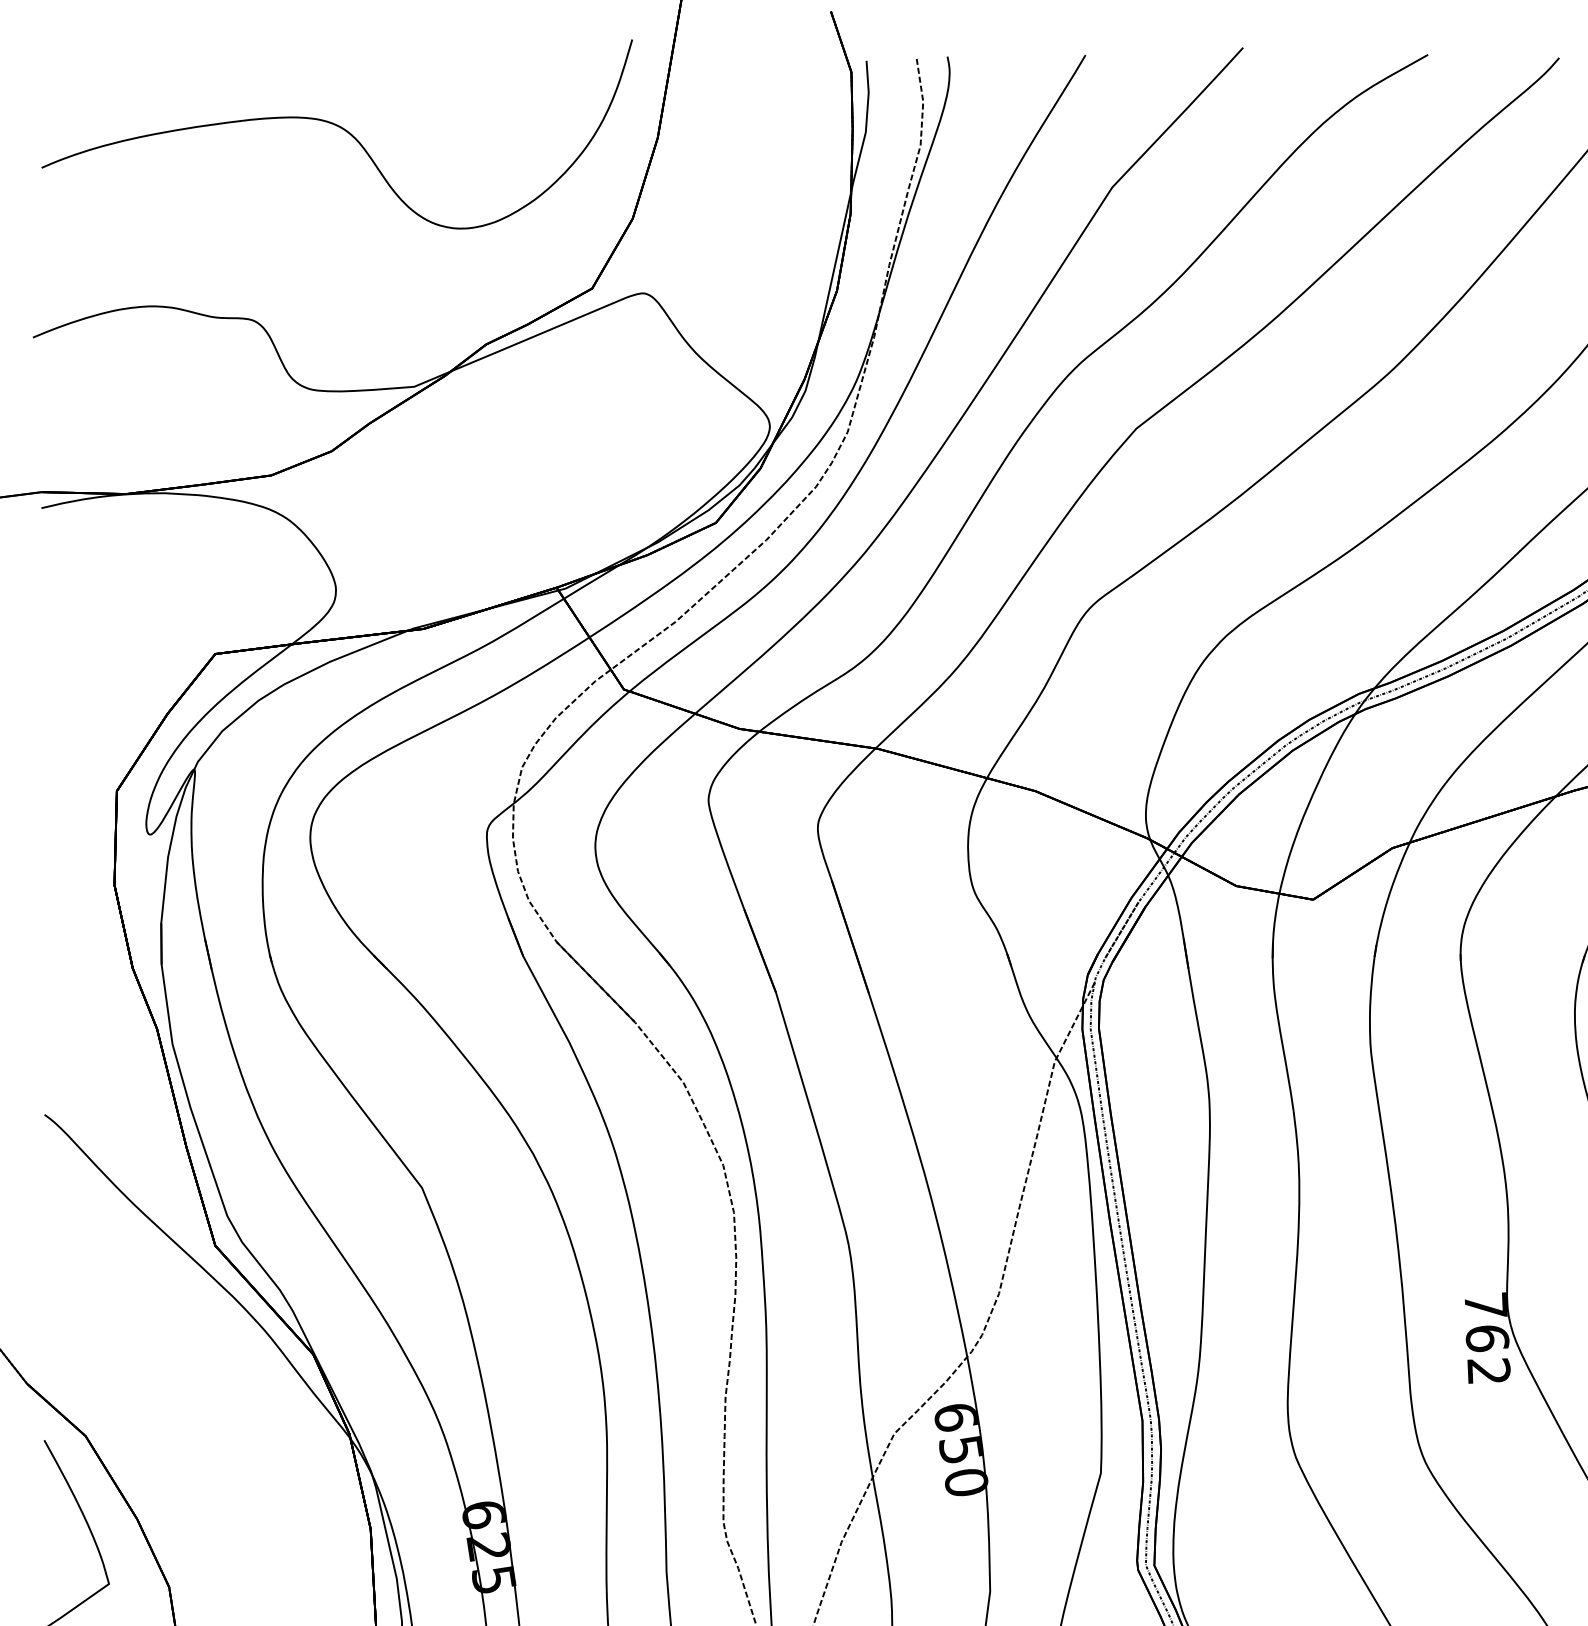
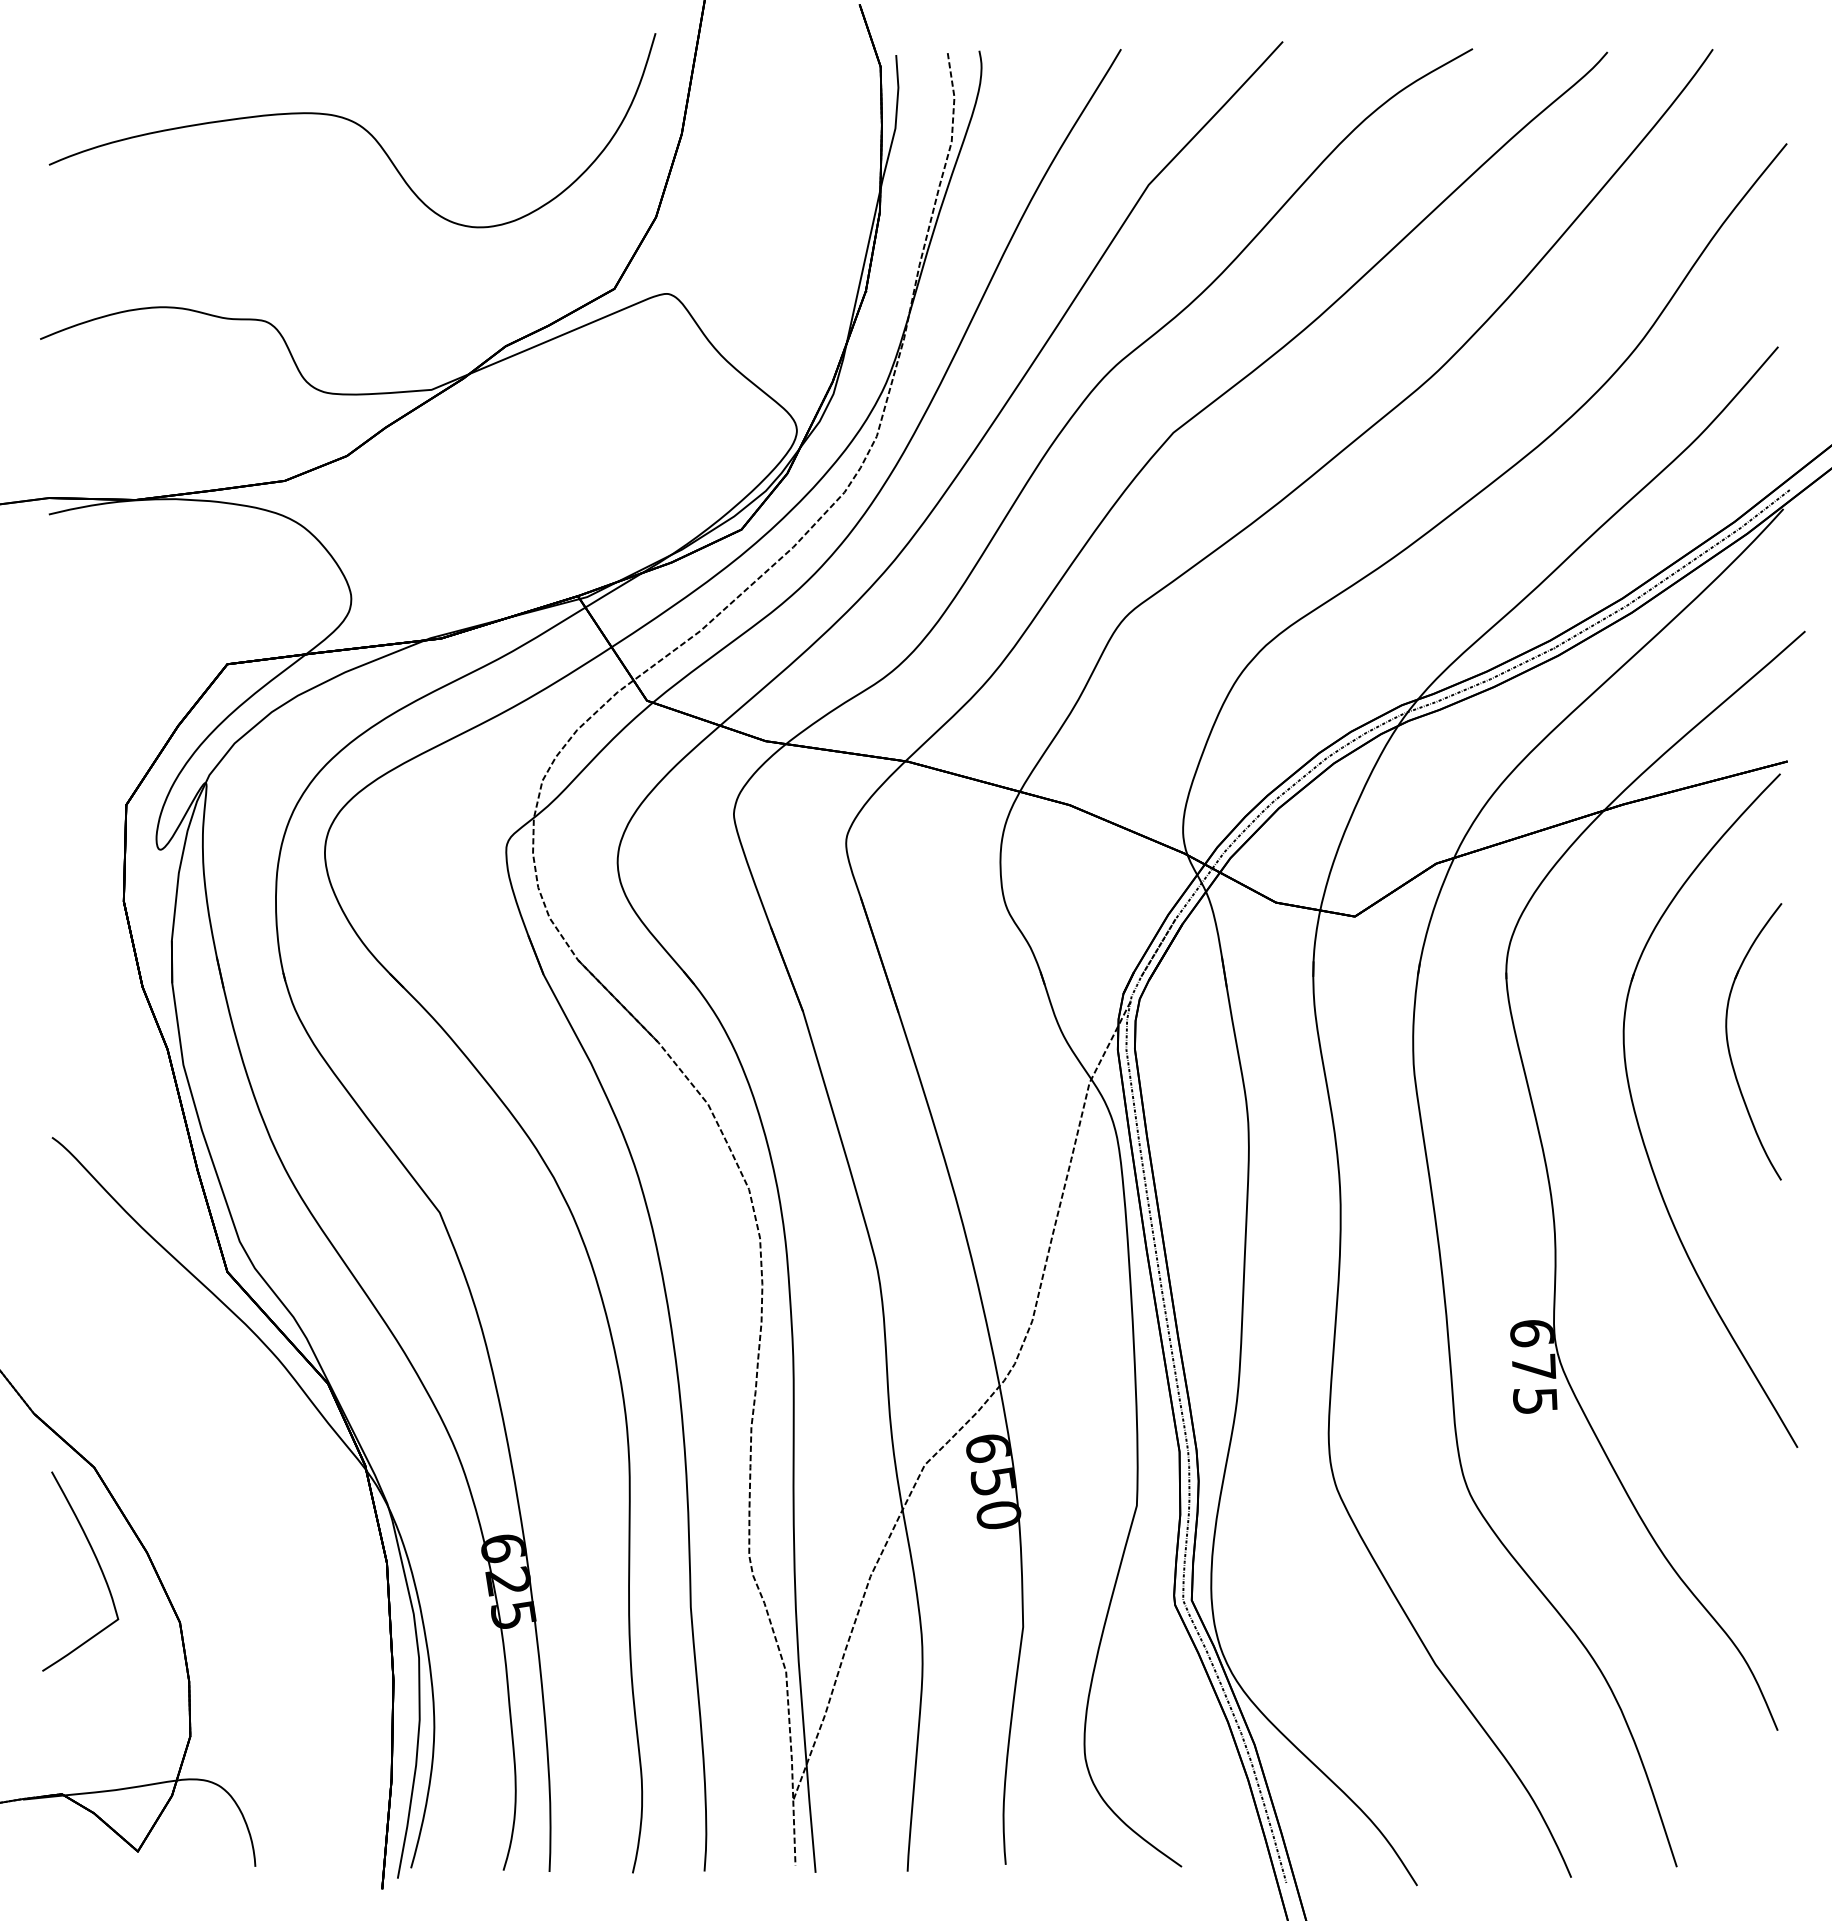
text: (1487, 1337) -> (1533, 1366), 762 -> 675

